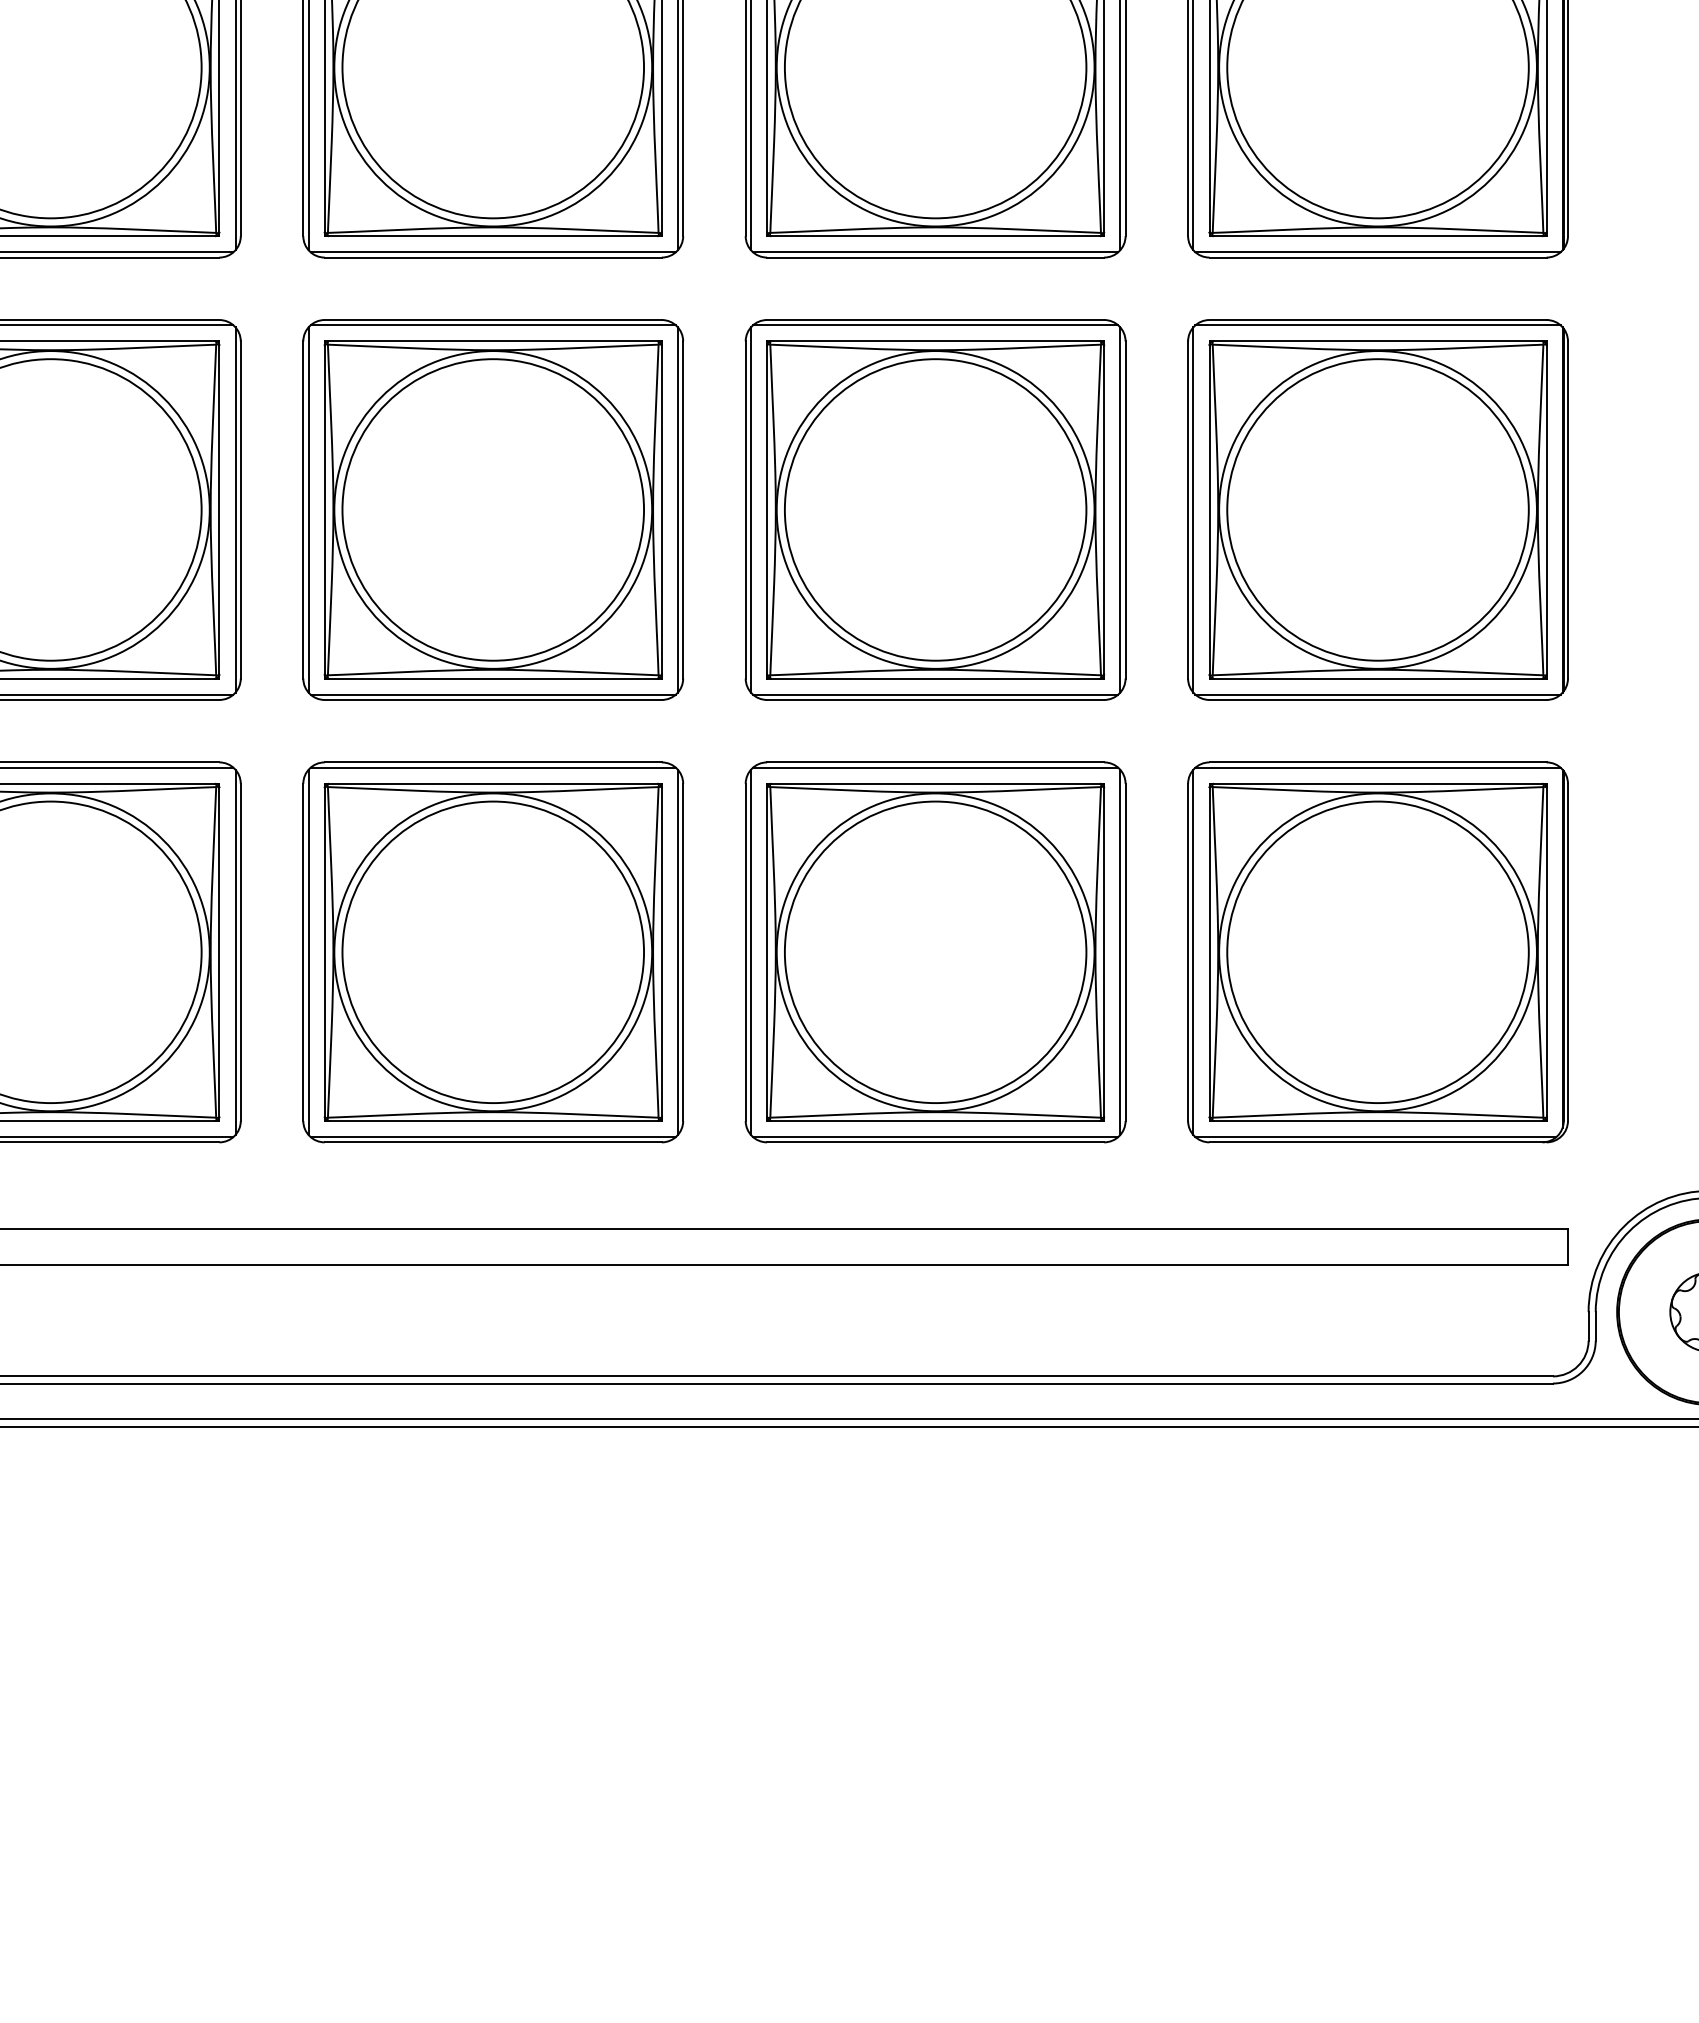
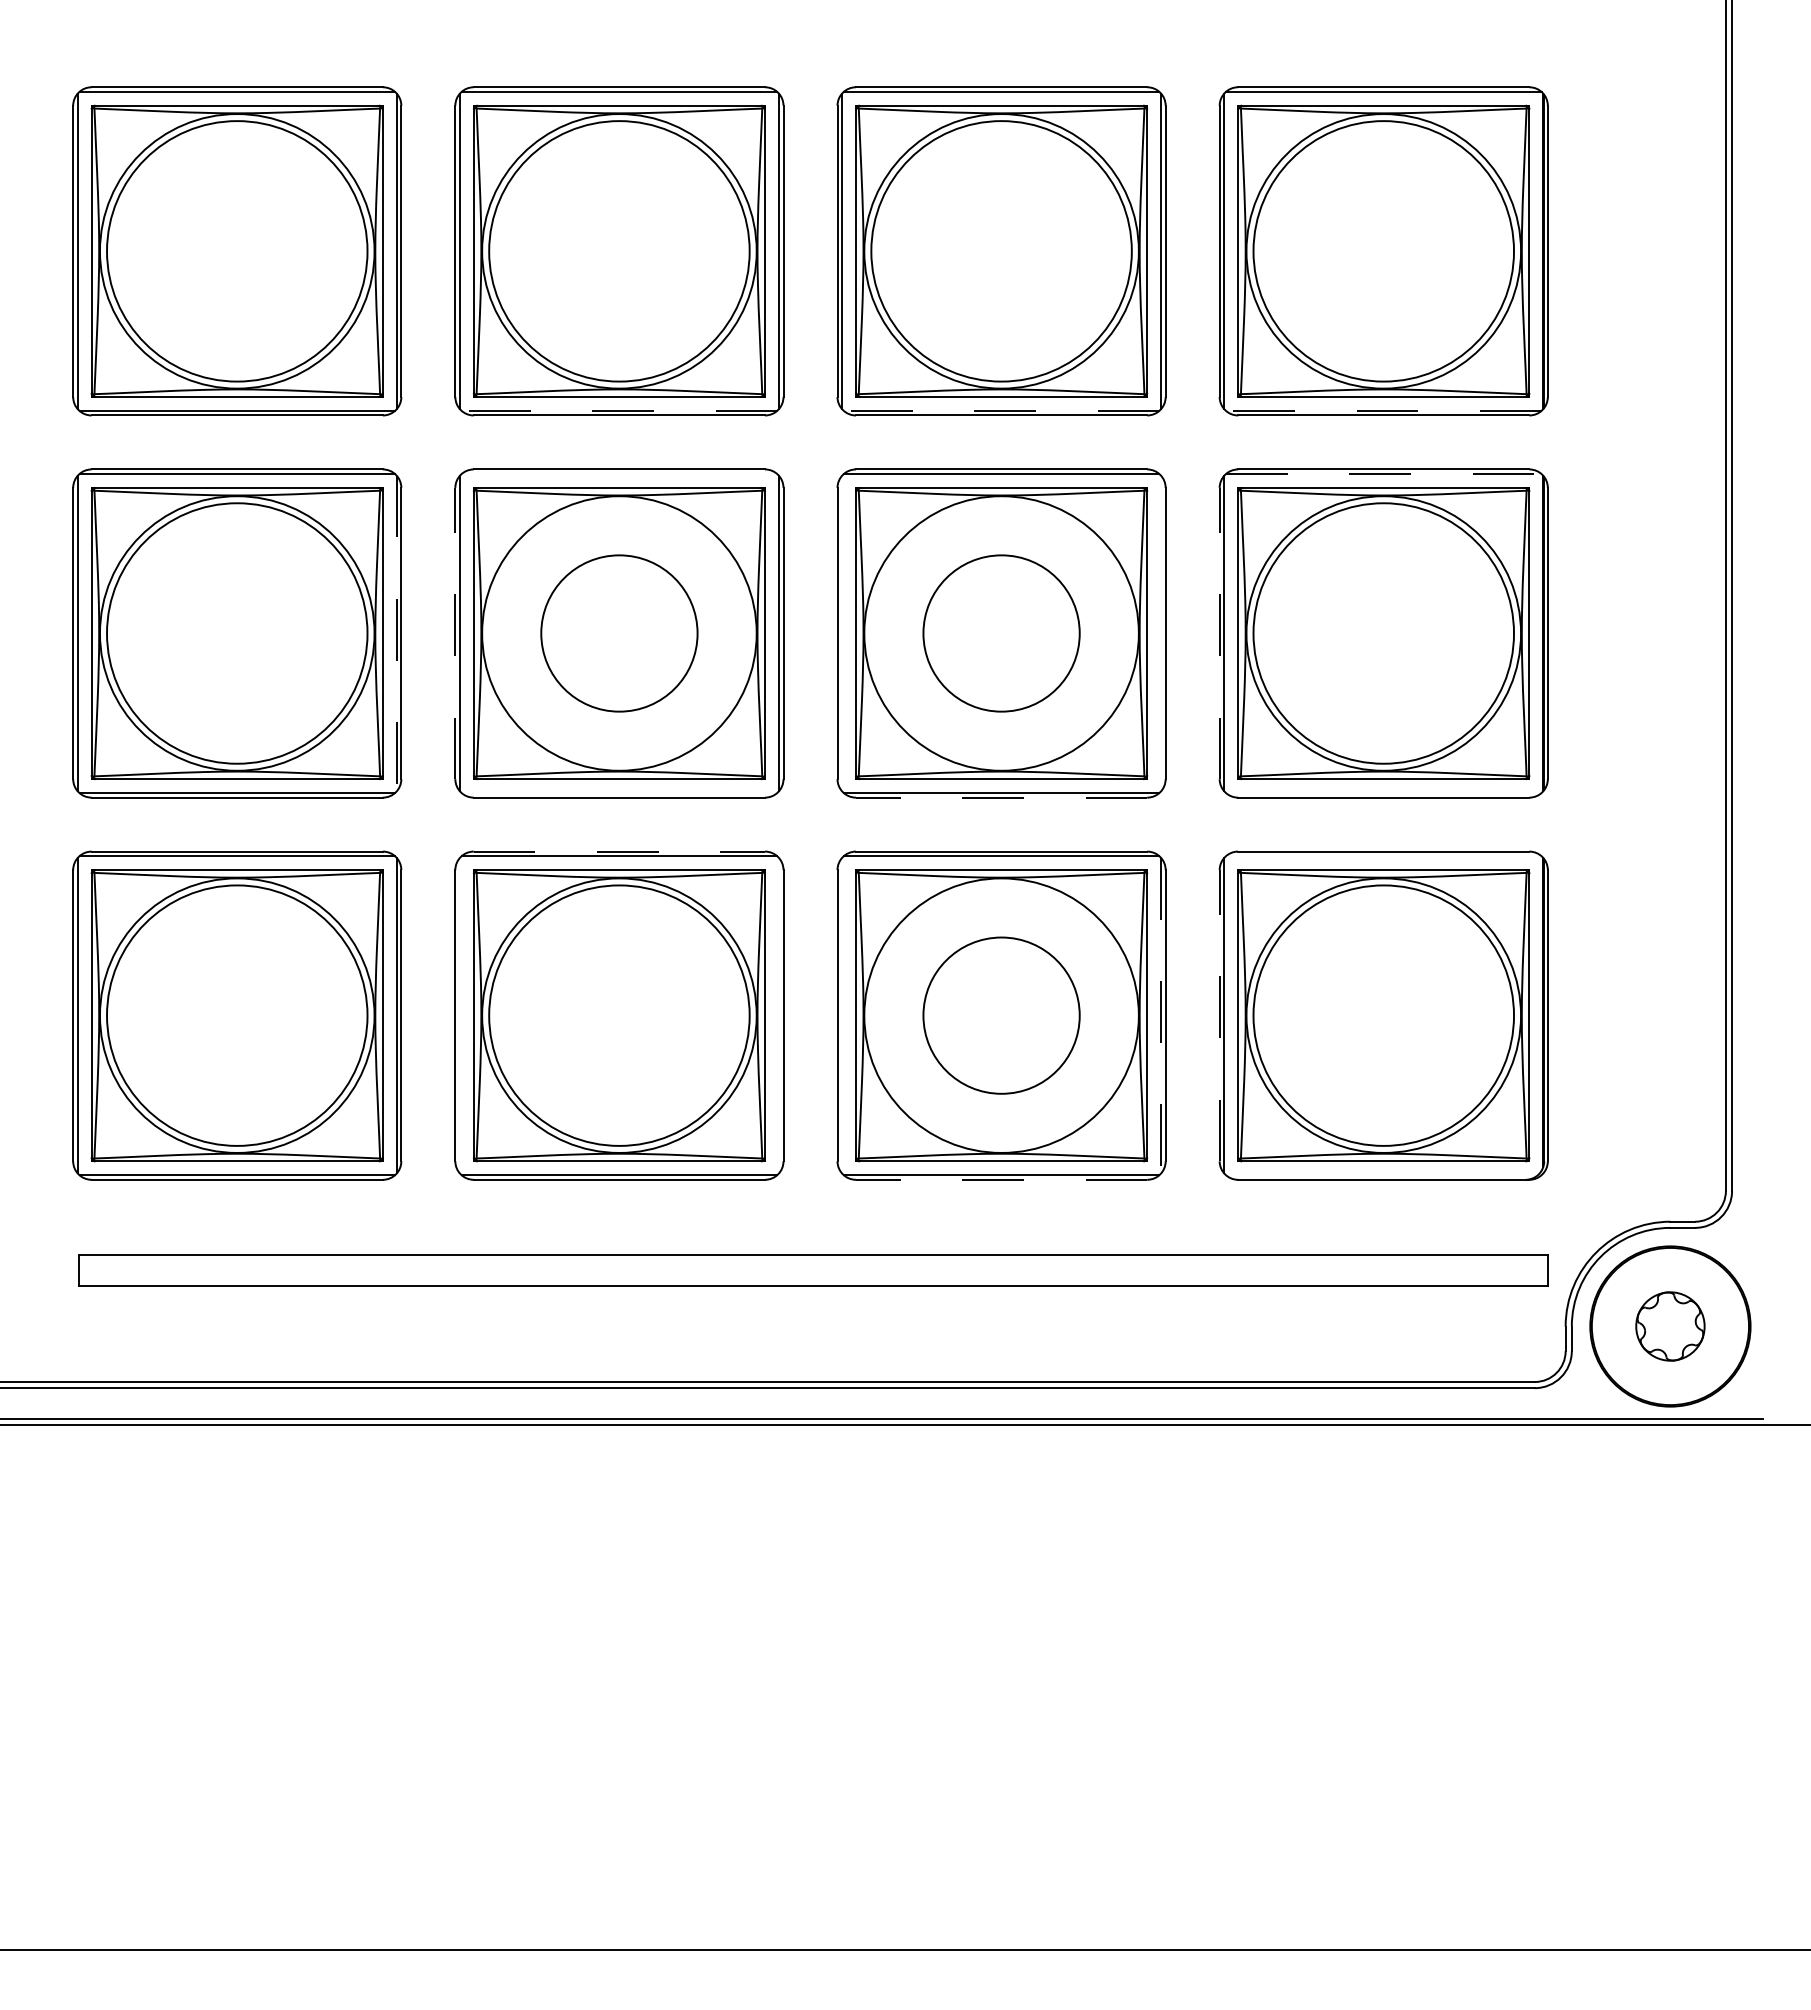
line: (493, 251) -> (619, 410), solid -> dashed
line: (935, 251) -> (1001, 410), solid -> dashed
line: (1377, 251) -> (1383, 410), solid -> dashed
line: (493, 324) -> (619, 473), removed
line: (1377, 324) -> (1383, 473), solid -> dashed
line: (235, 509) -> (396, 633), solid -> dashed
line: (303, 509) -> (455, 633), solid -> dashed
circle: (493, 509) -> (619, 633), size x0.6
line: (751, 509) -> (842, 633), removed
circle: (935, 509) -> (1001, 633), size x0.6
line: (1120, 509) -> (1161, 633), removed
line: (1187, 509) -> (1219, 633), solid -> dashed
line: (493, 695) -> (619, 793), removed
line: (1377, 695) -> (1383, 793), removed
line: (935, 699) -> (1001, 797), solid -> dashed
line: (493, 762) -> (619, 851), solid -> dashed
line: (1377, 768) -> (1383, 856), removed
line: (308, 952) -> (459, 1015), removed
line: (678, 952) -> (779, 1015), removed
line: (751, 952) -> (842, 1015), removed
circle: (935, 952) -> (1001, 1015), size x0.6
line: (1120, 952) -> (1161, 1015), solid -> dashed
line: (1187, 952) -> (1219, 1015), solid -> dashed
line: (1375, 1137) -> (1381, 1175), removed
line: (935, 1141) -> (1001, 1179), solid -> dashed

